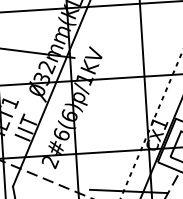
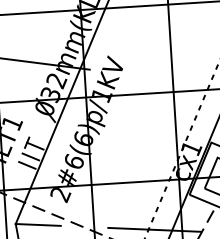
line: (31, 187) -> (37, 225), added

